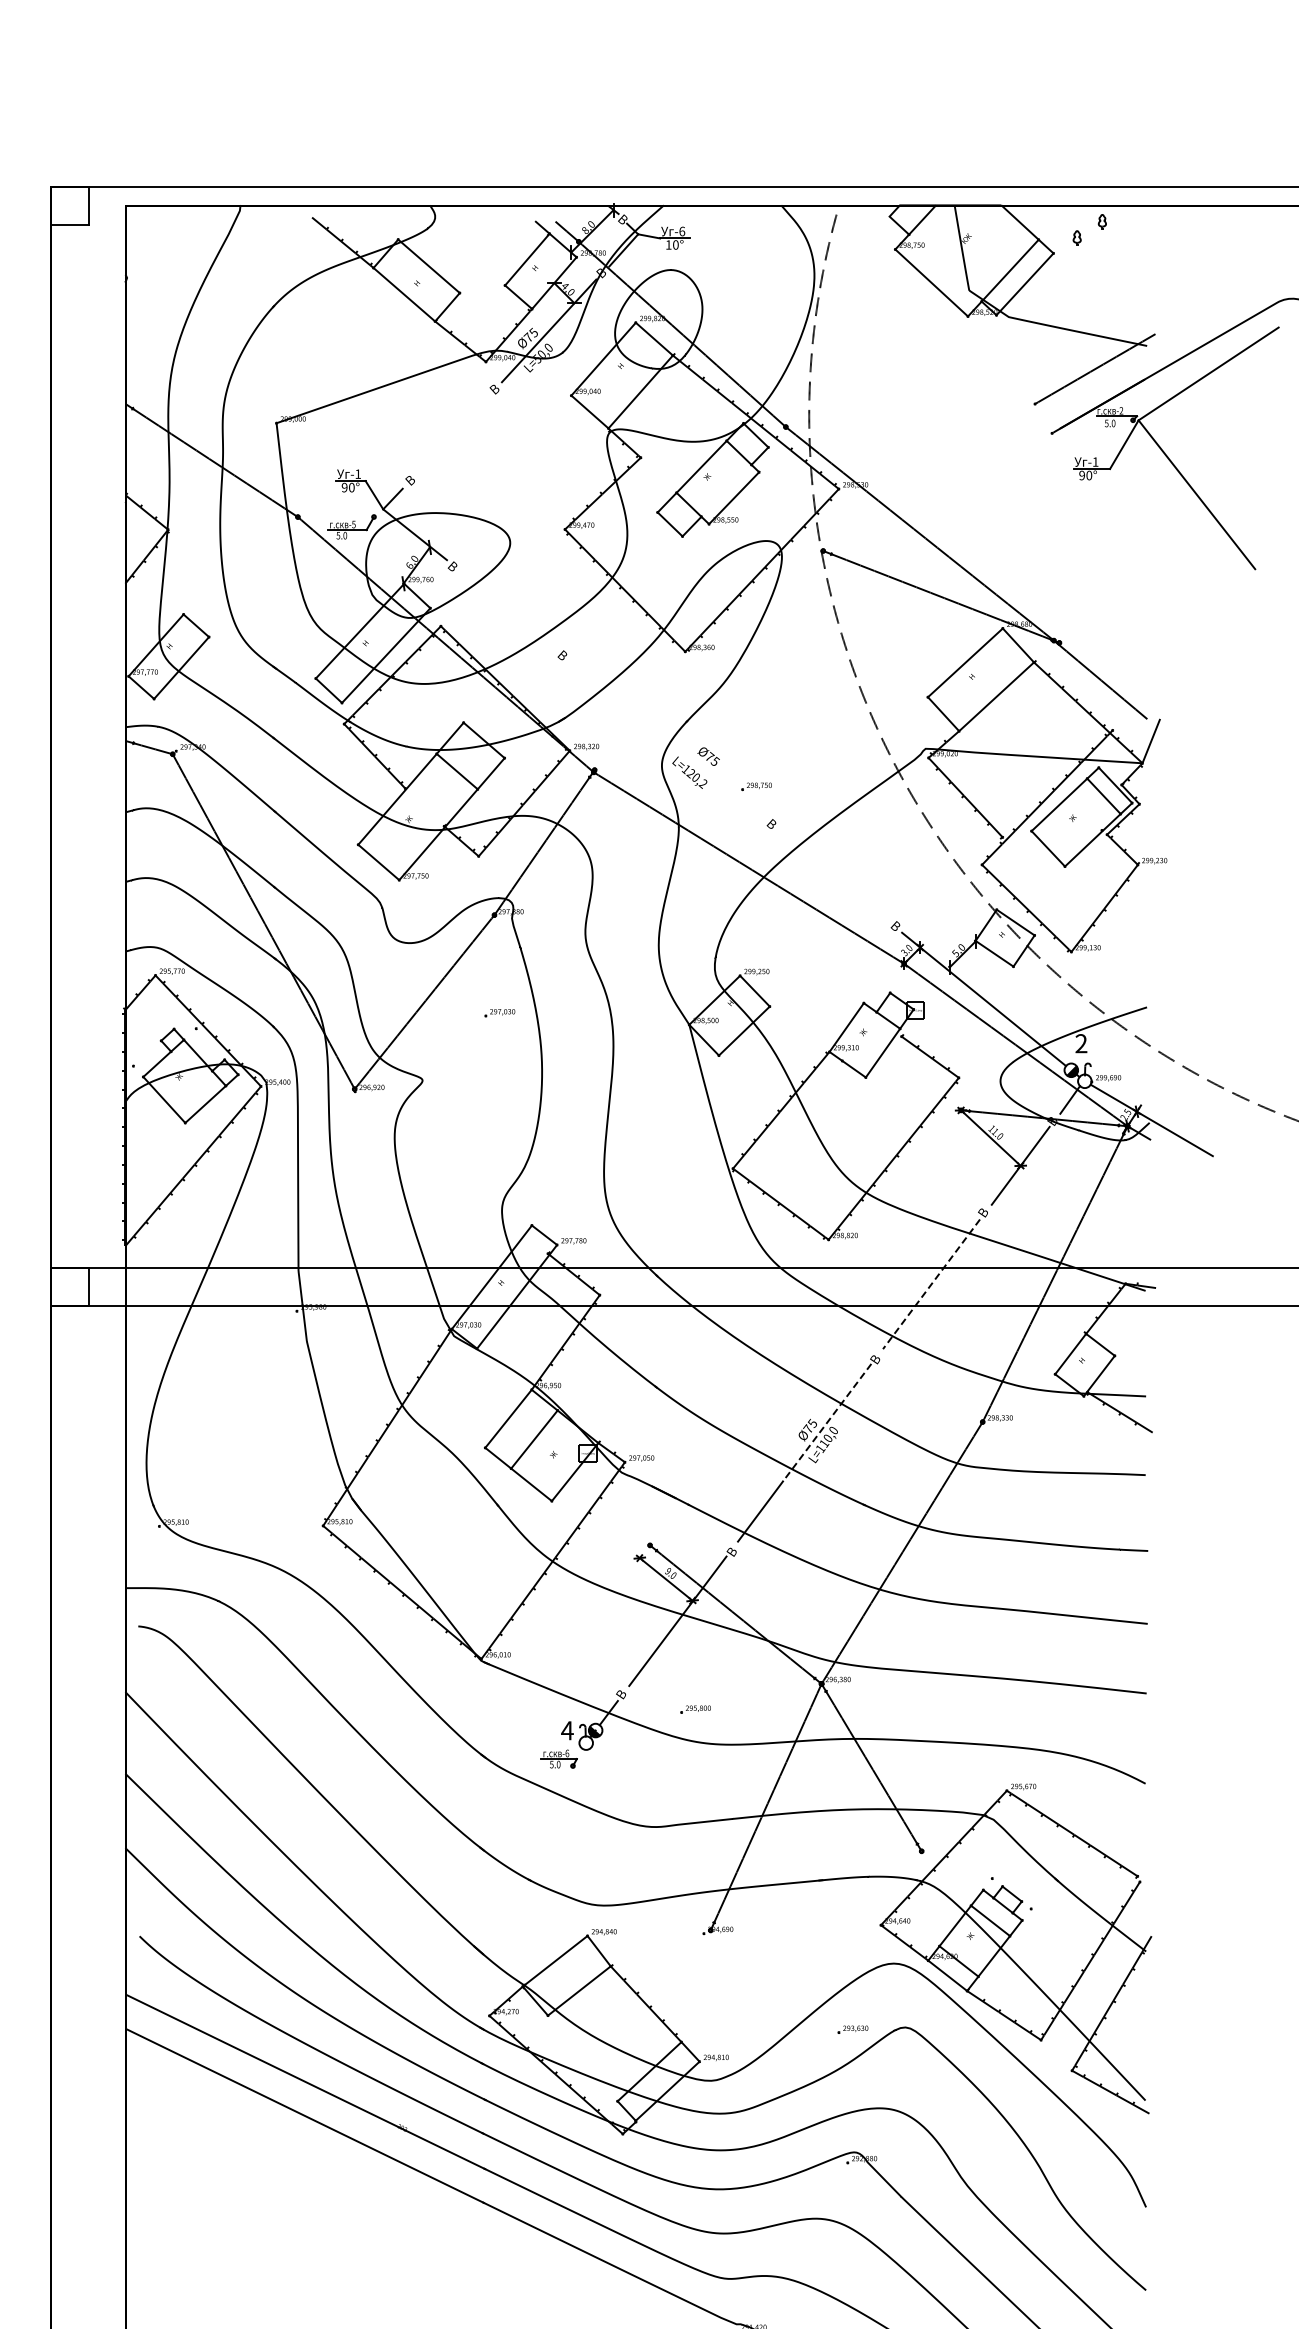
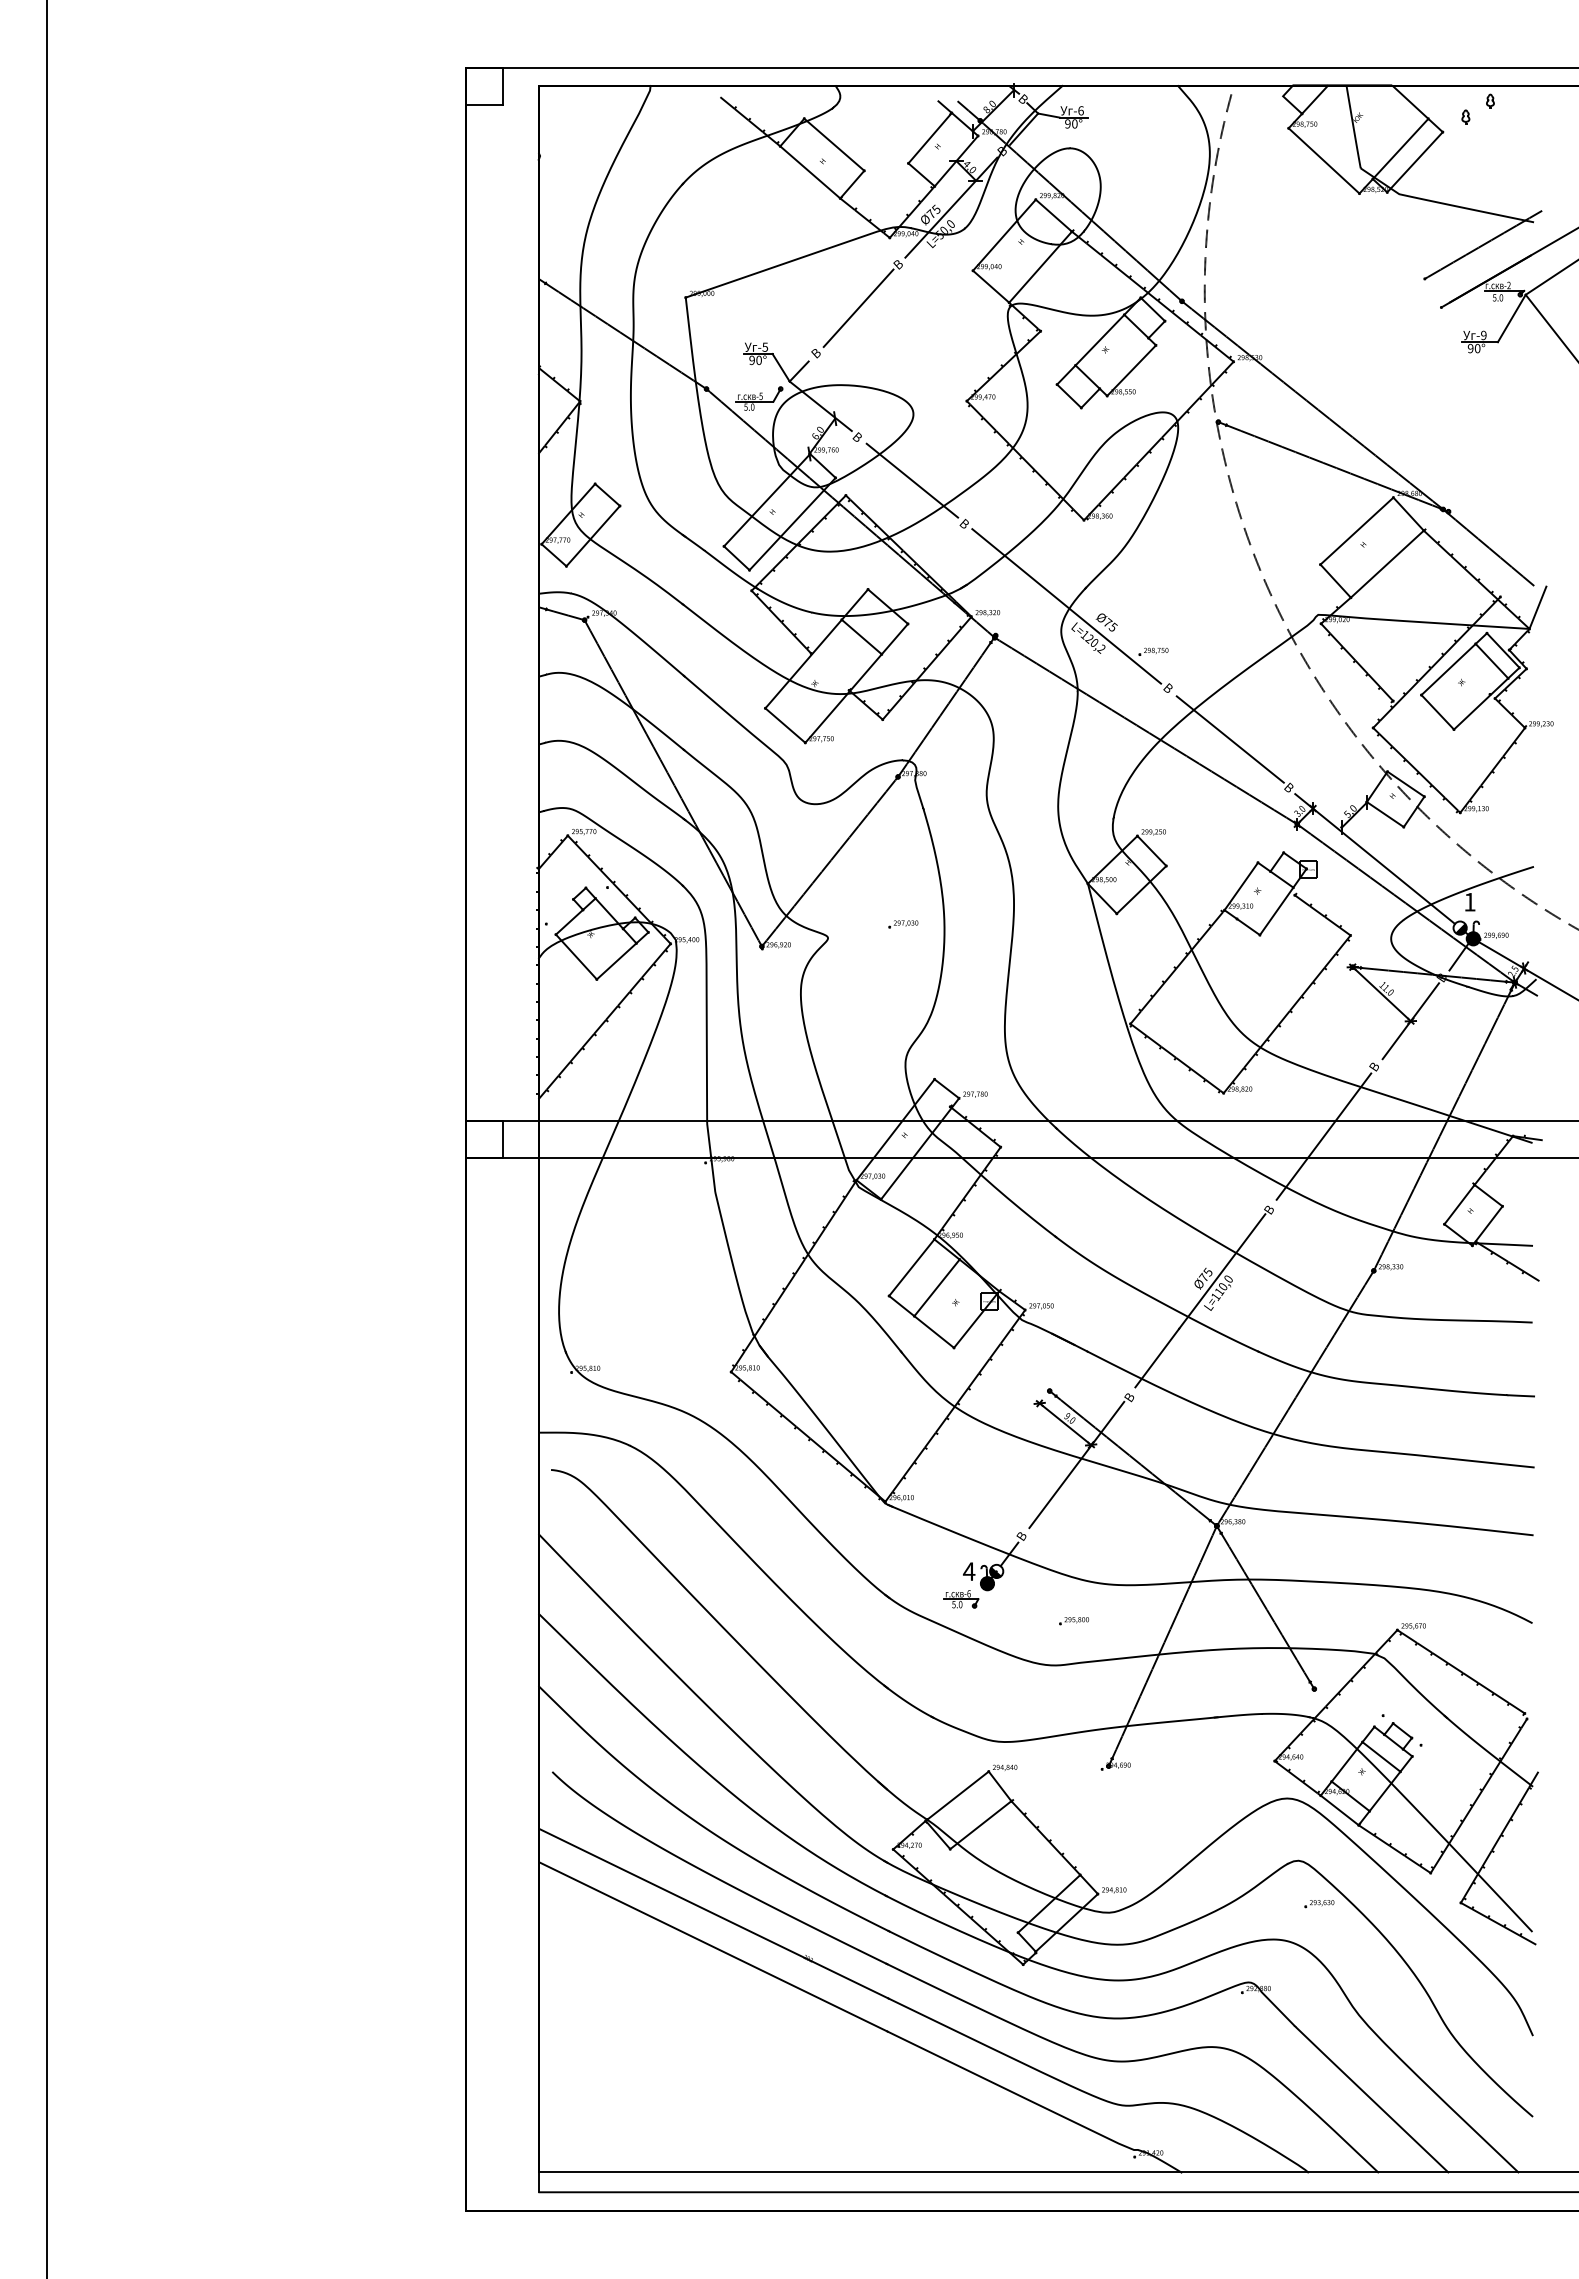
text: (668, 244) -> (1067, 123), 10° -> 90°
line: (453, 434) -> (858, 308), added
text: (1095, 462) -> (1483, 335), -1 -> -9
text: (358, 473) -> (765, 346), -1 -> -5
line: (509, 610) -> (912, 480), added
line: (667, 740) -> (1066, 606), added
line: (834, 876) -> (1229, 739), added
part: (500, 1013) -> (903, 924), moved
text: (1080, 1042) -> (1469, 901), 2 -> 1
fill: (1083, 1080) -> (1472, 938), added
line: (931, 1284) -> (1323, 1136), dashed -> solid
line: (827, 1422) -> (1222, 1271), dashed -> solid
part: (695, 1710) -> (1073, 1621), moved
fill: (586, 1742) -> (987, 1583), added
part: (853, 2030) -> (1319, 1904), moved

